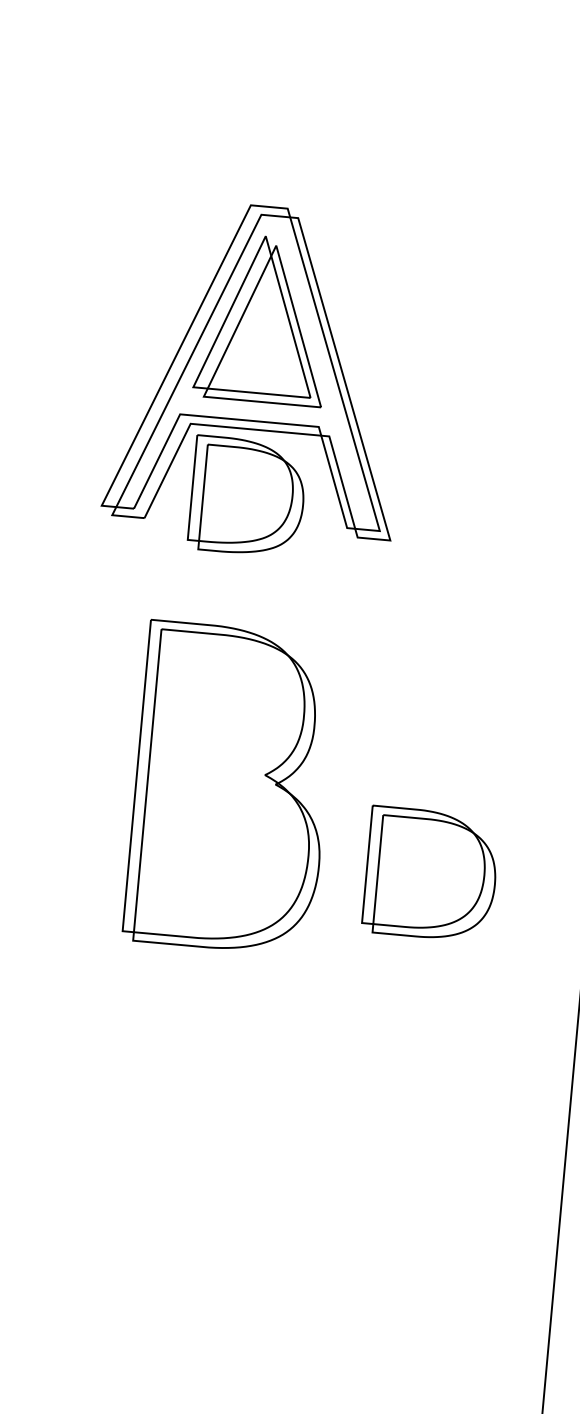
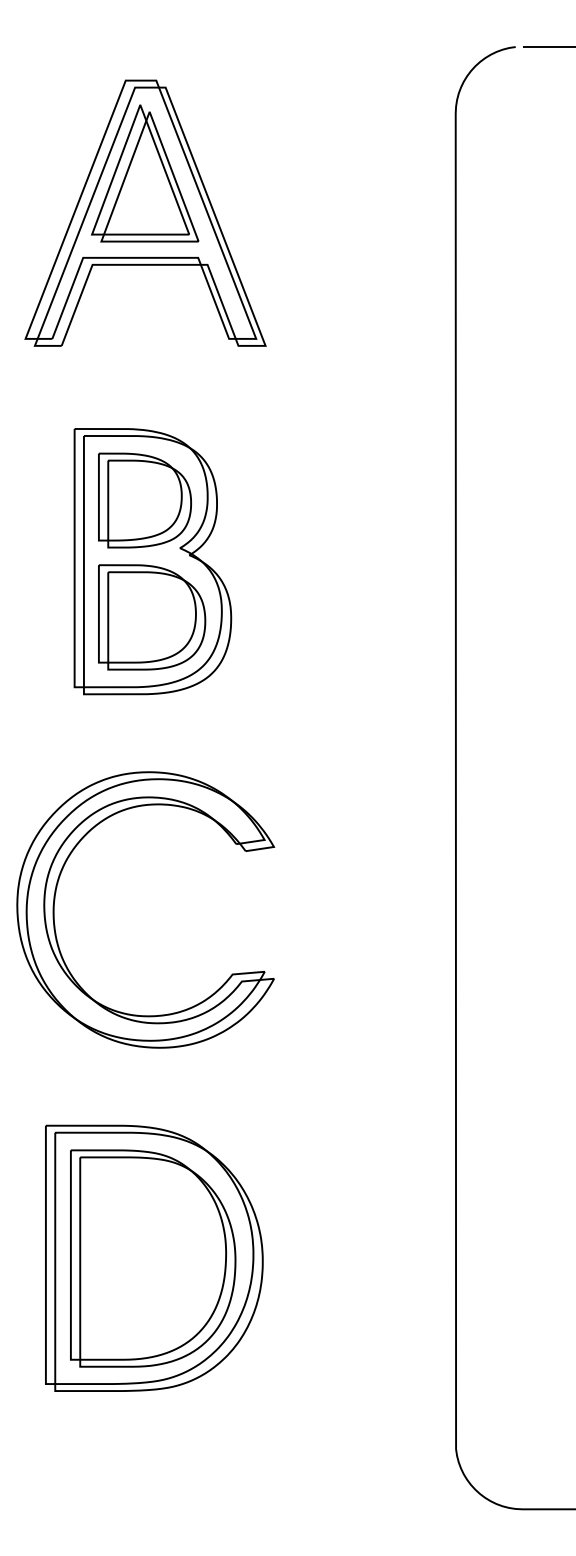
part: (247, 496) -> (144, 500), moved
part: (431, 874) -> (152, 617), moved
part: (76, 1186) -> (55, 900), added

